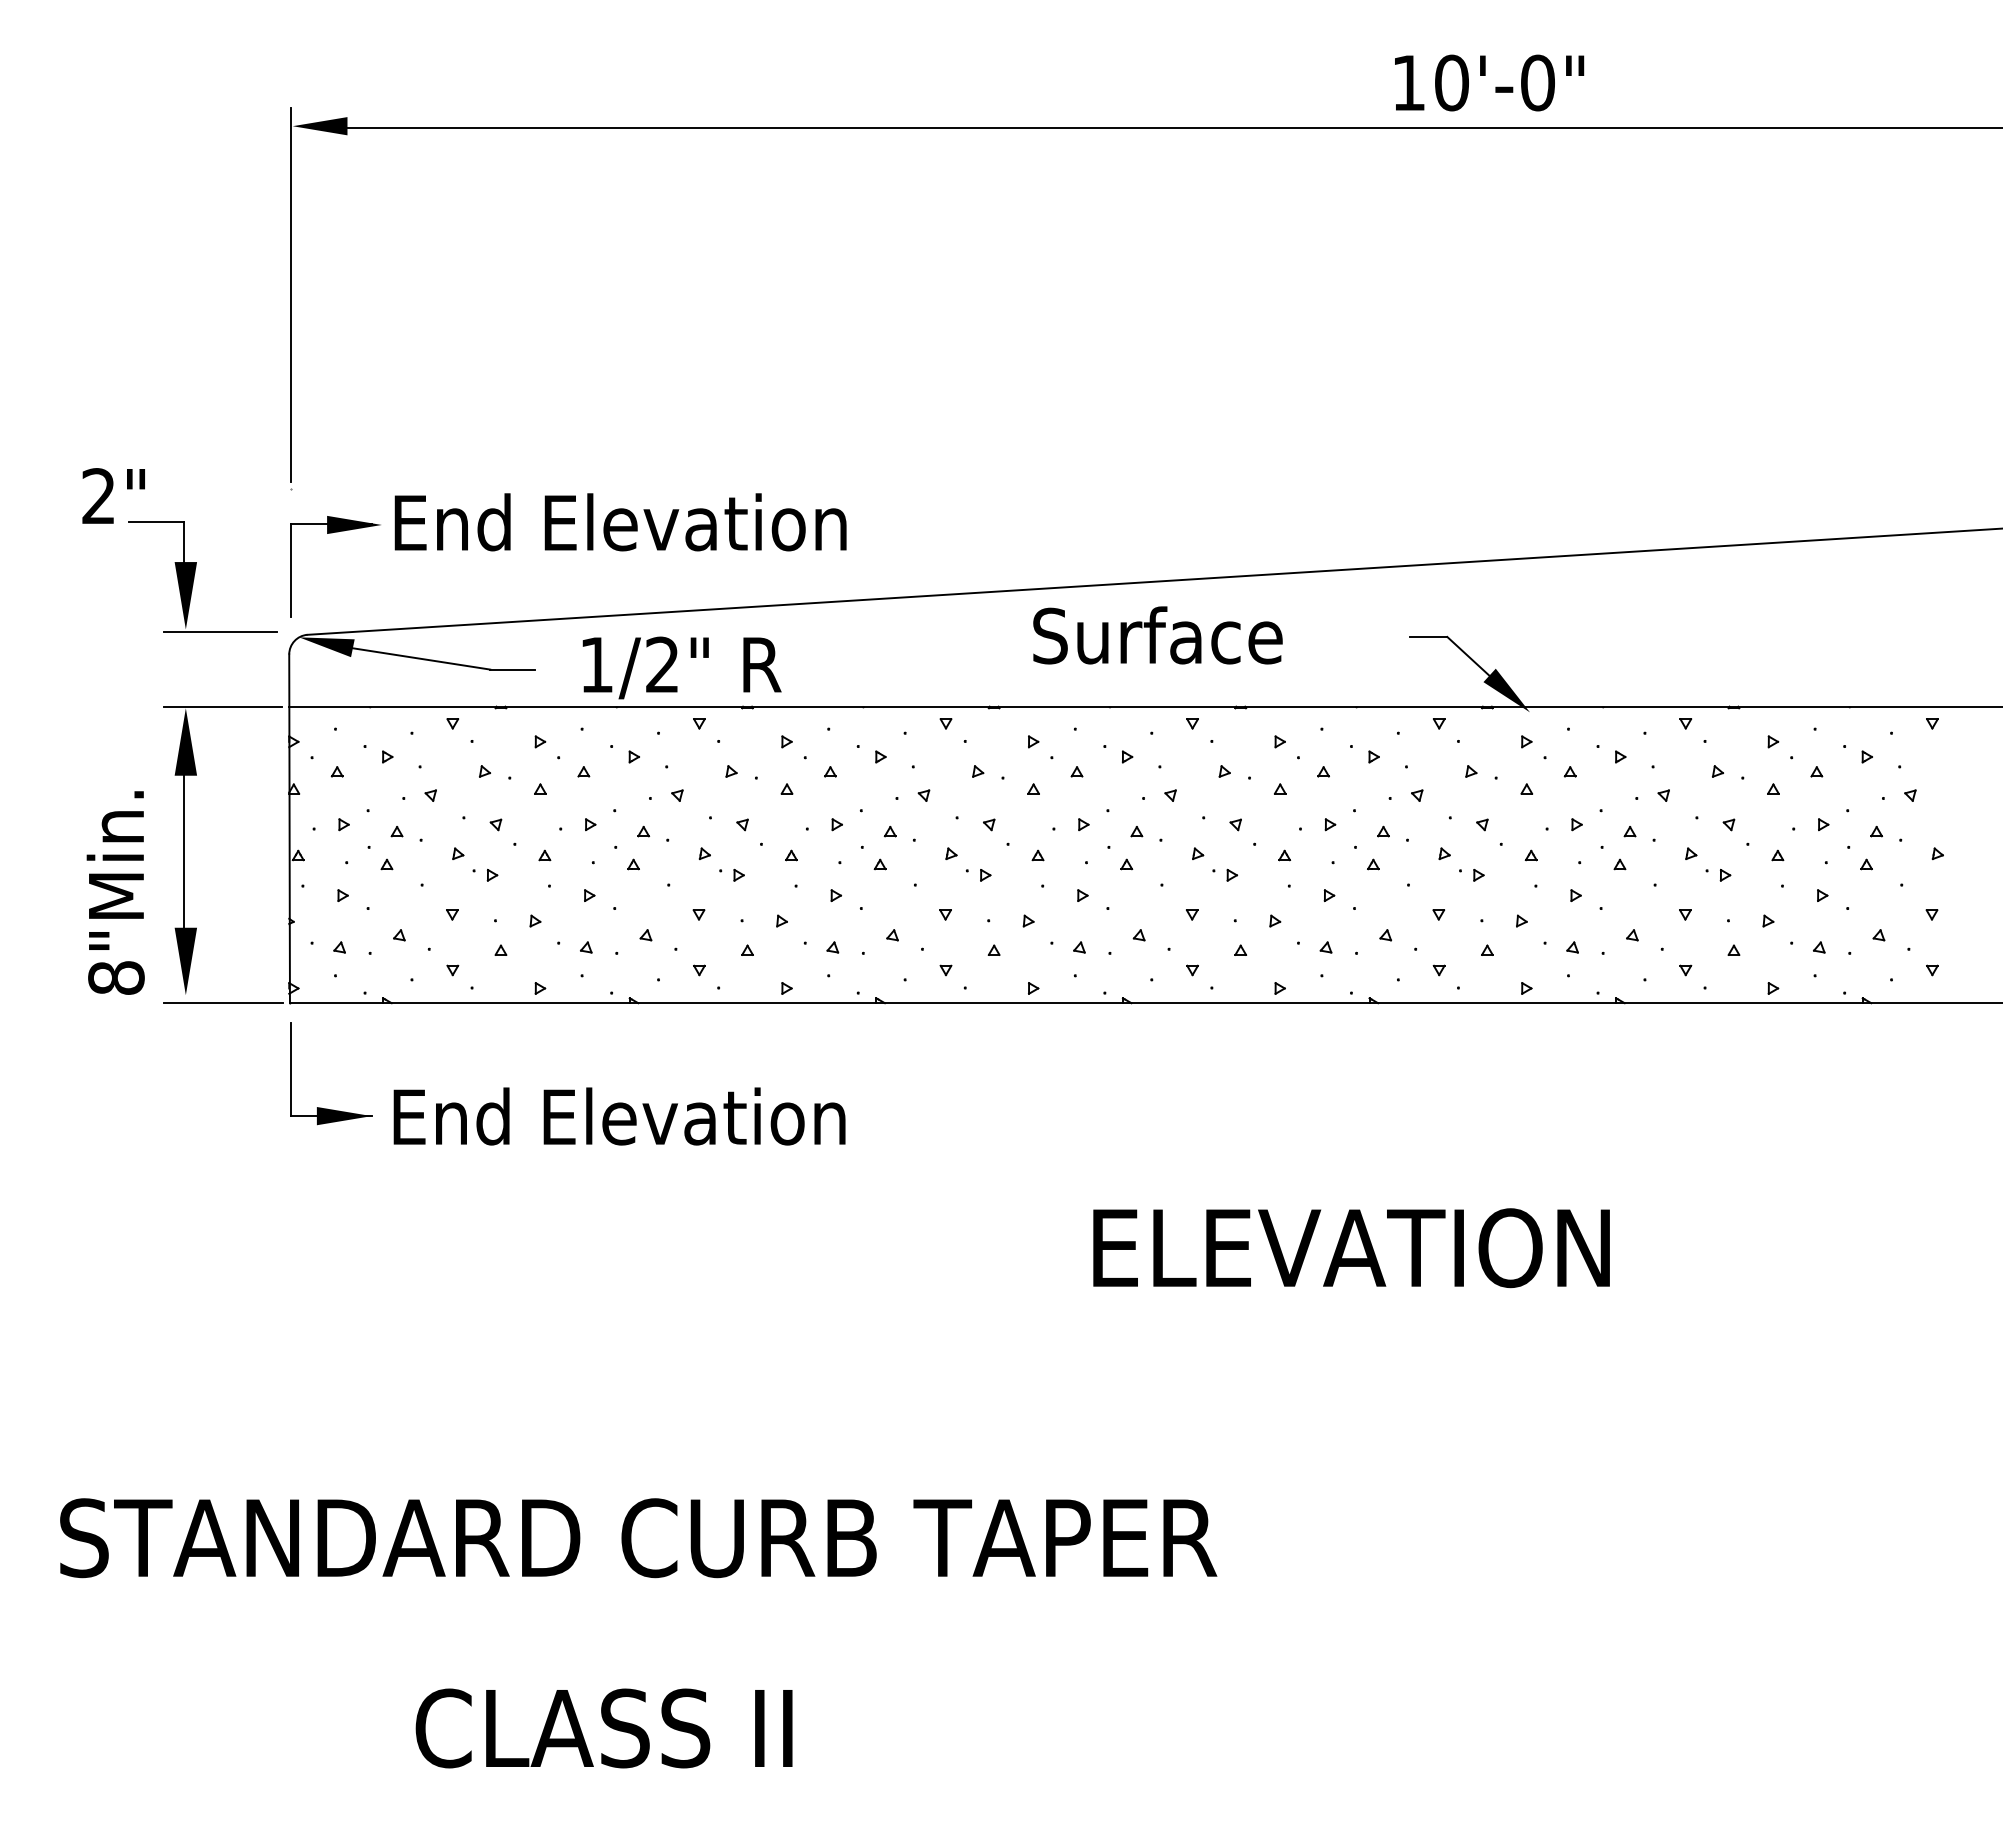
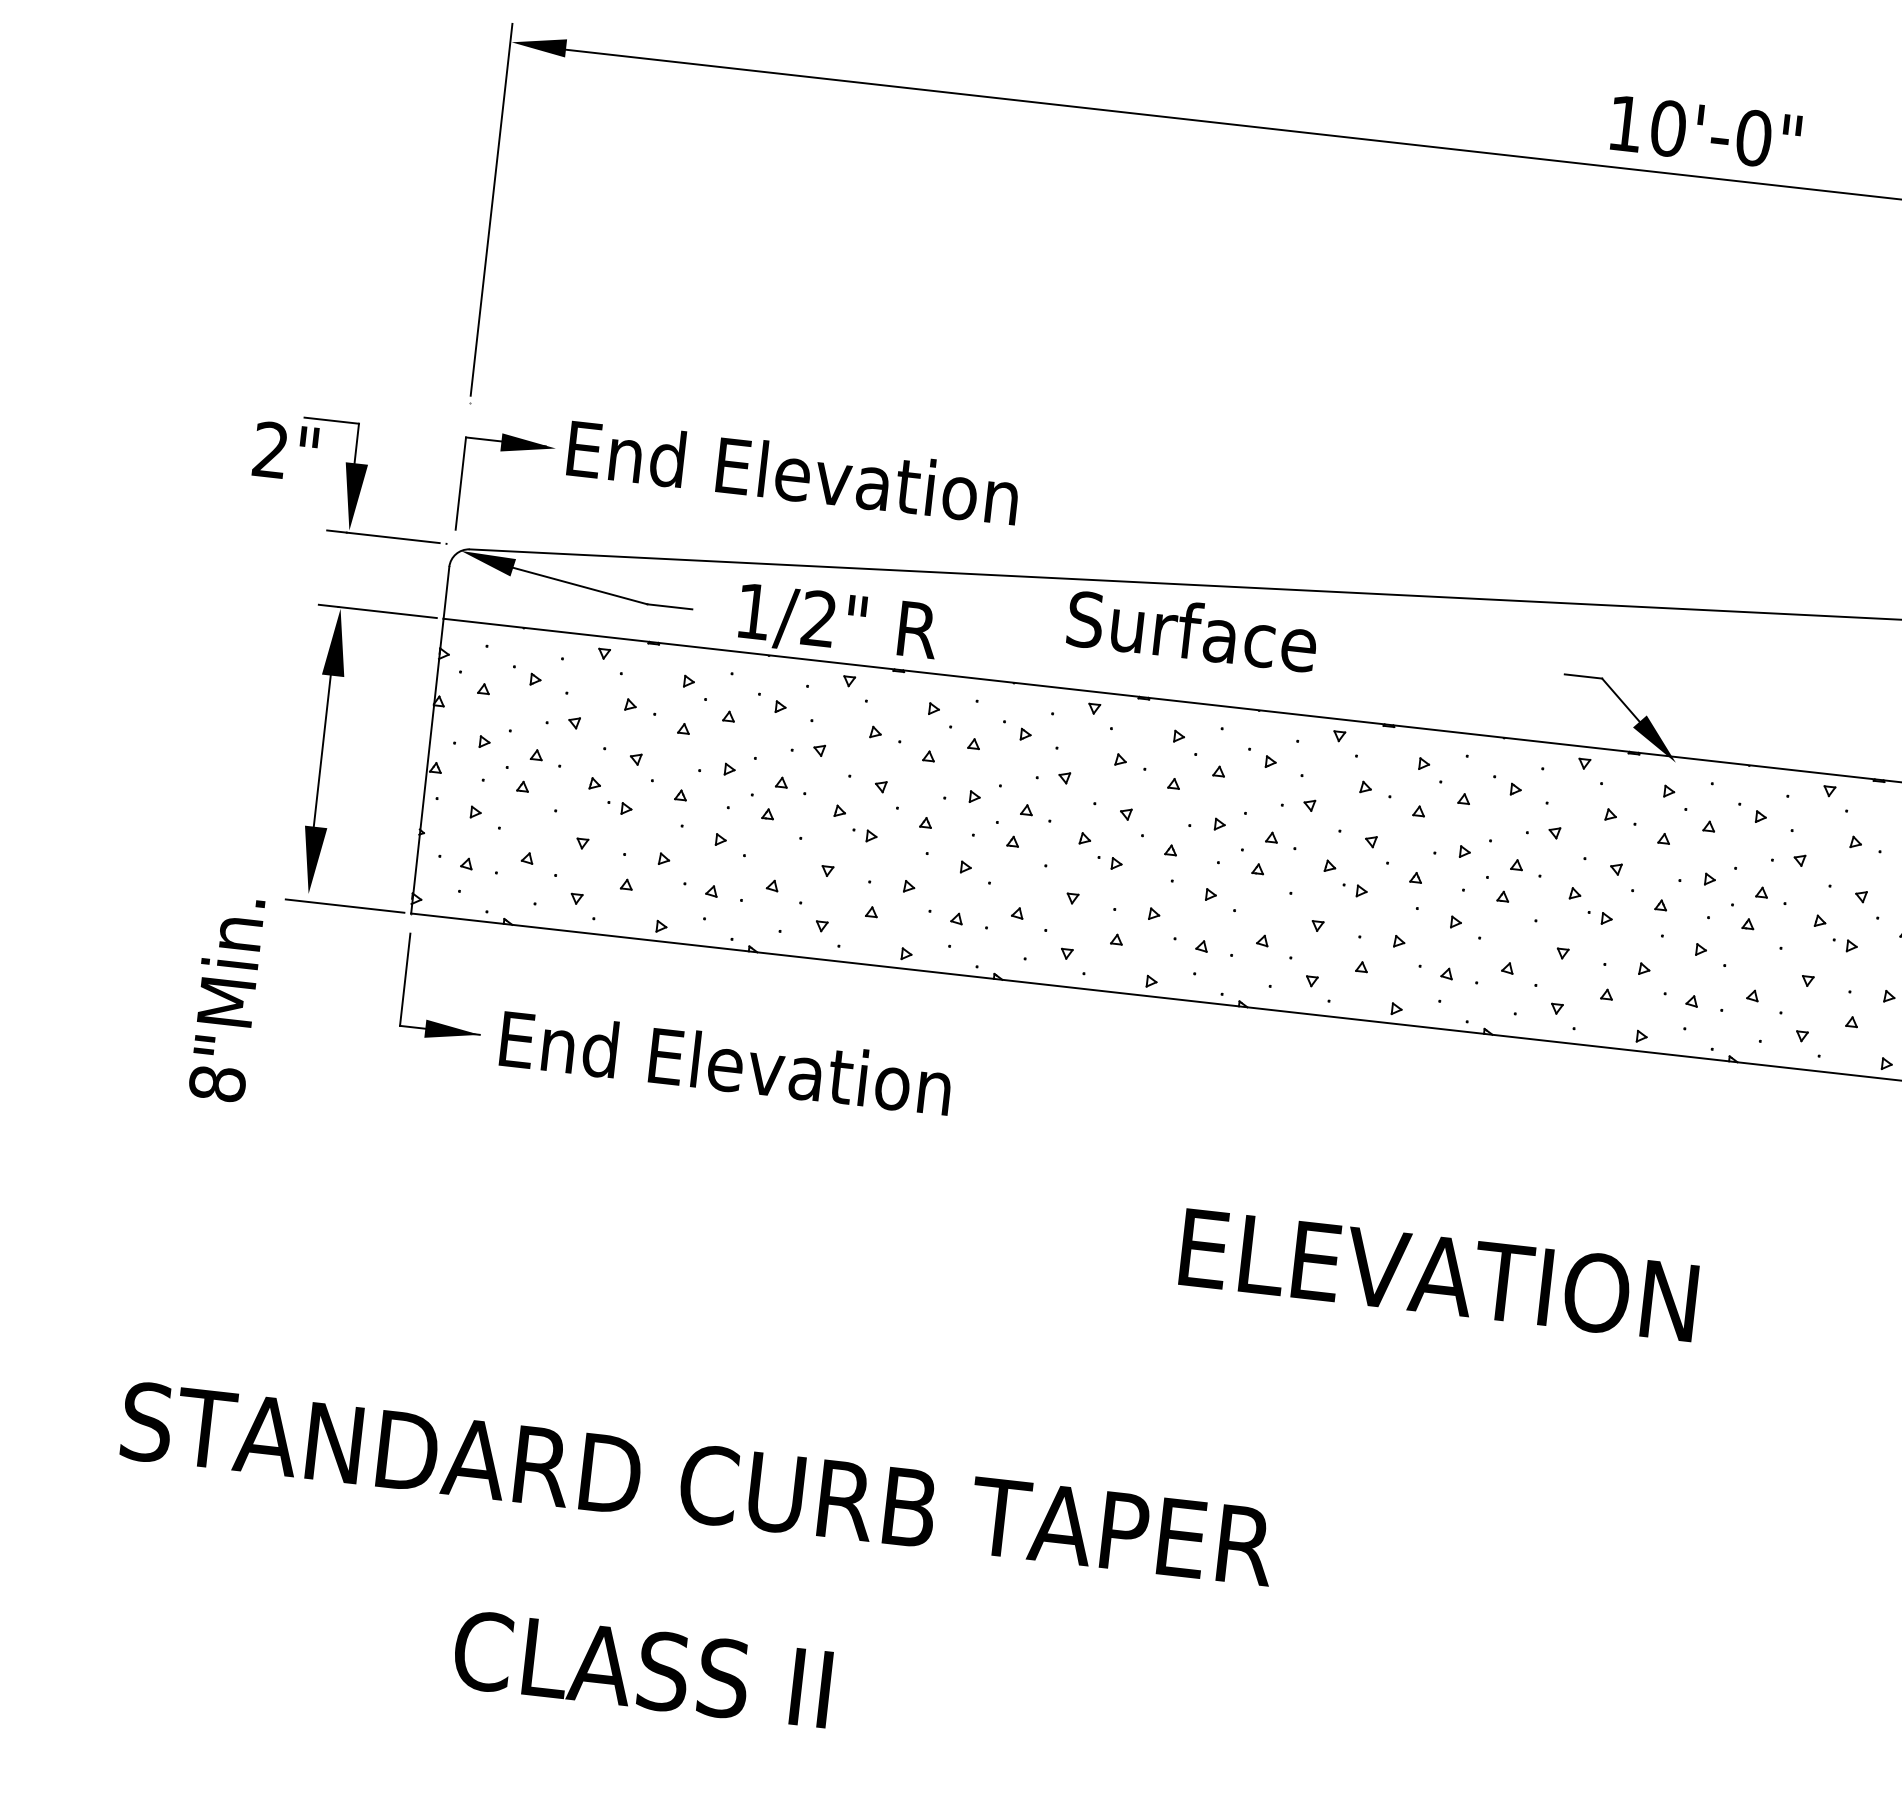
text: (113, 495) -> (285, 450), moved
text: (1157, 635) -> (1192, 631), moved
text: (115, 892) -> (226, 998), moved

